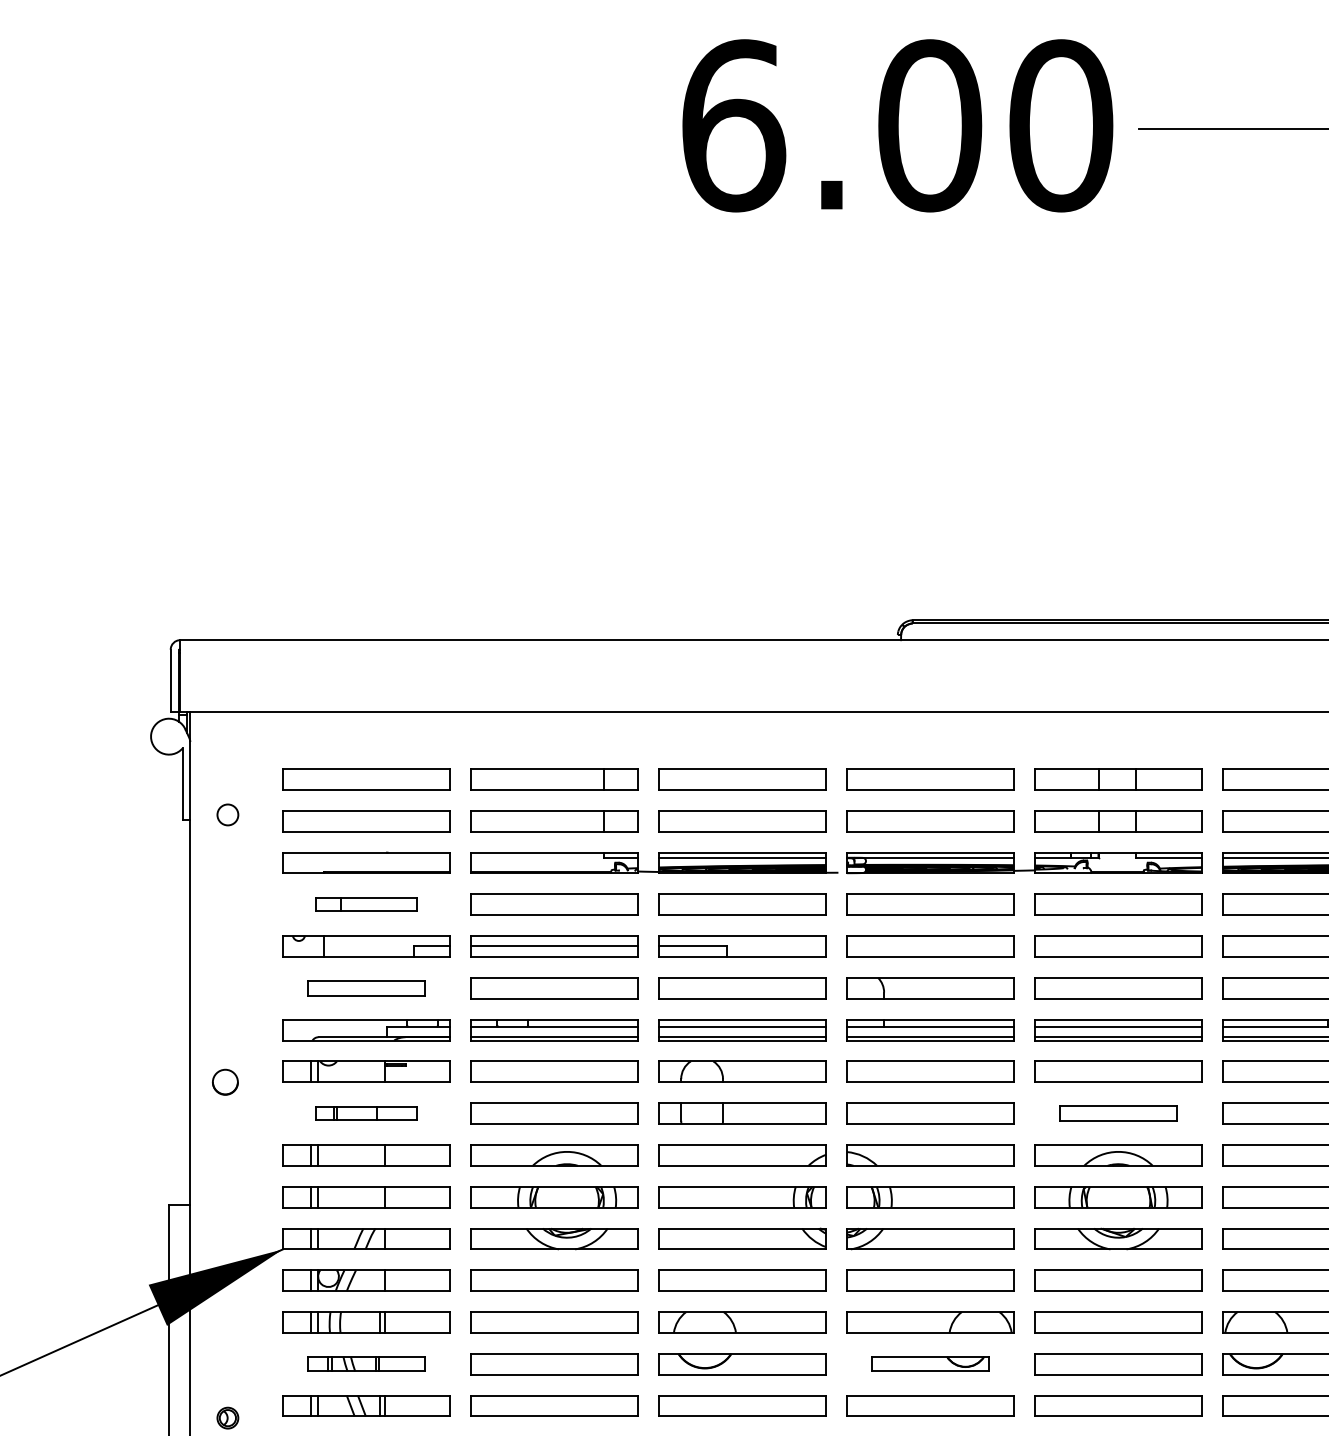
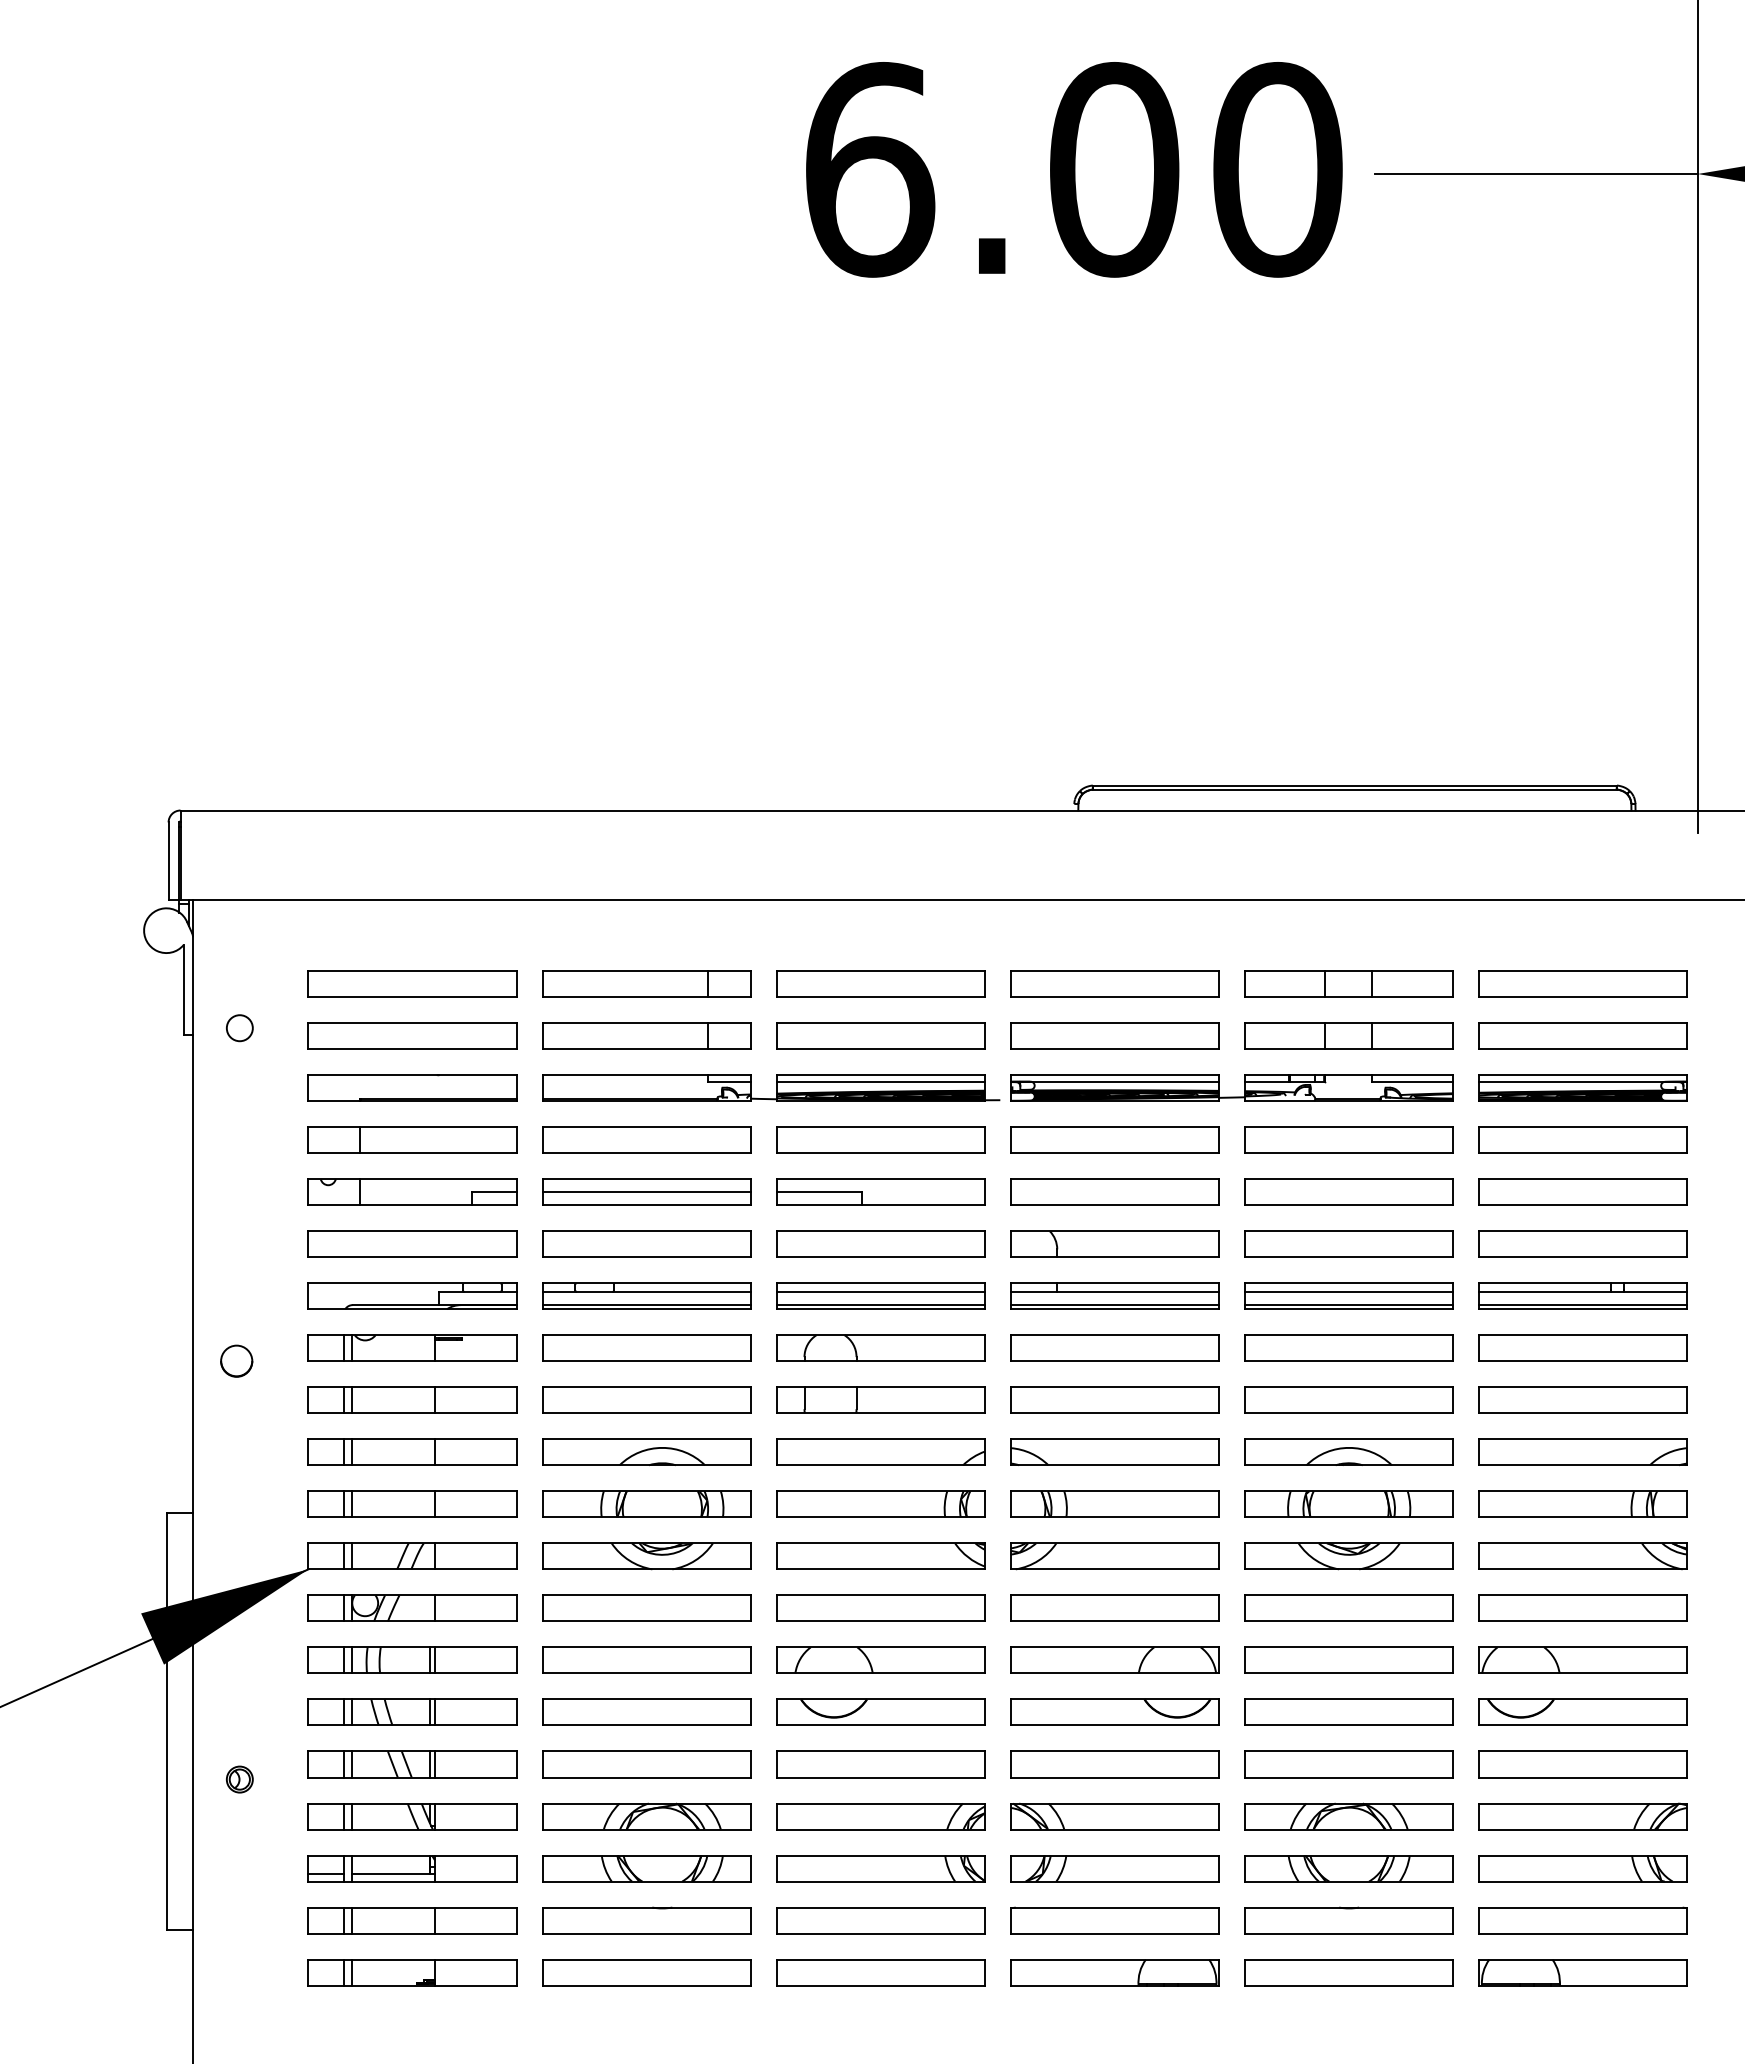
part: (366, 904) -> (412, 1139), size x1.67
part: (366, 987) -> (412, 1243), size x1.43
part: (366, 1113) -> (412, 1399), size x1.67
part: (1117, 1113) -> (1348, 1399), size x1.43
part: (366, 1363) -> (412, 1711), size x1.43
part: (930, 1363) -> (1114, 1711), size x1.43

